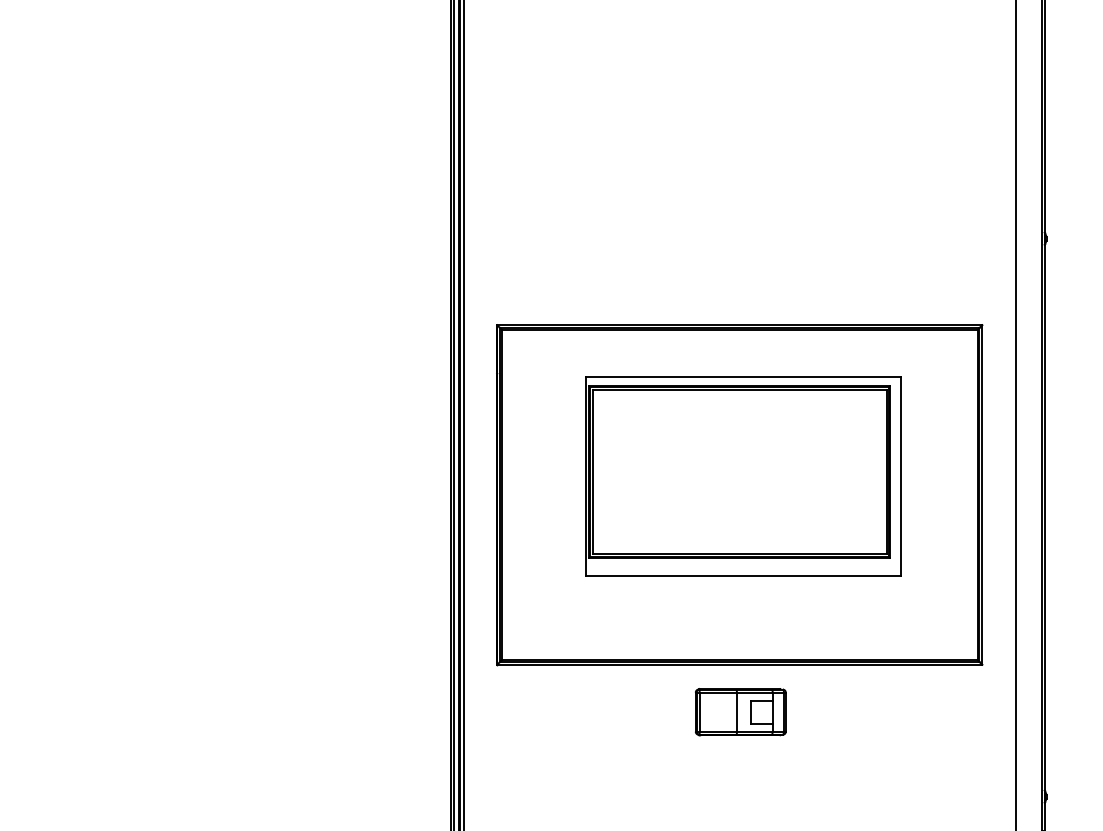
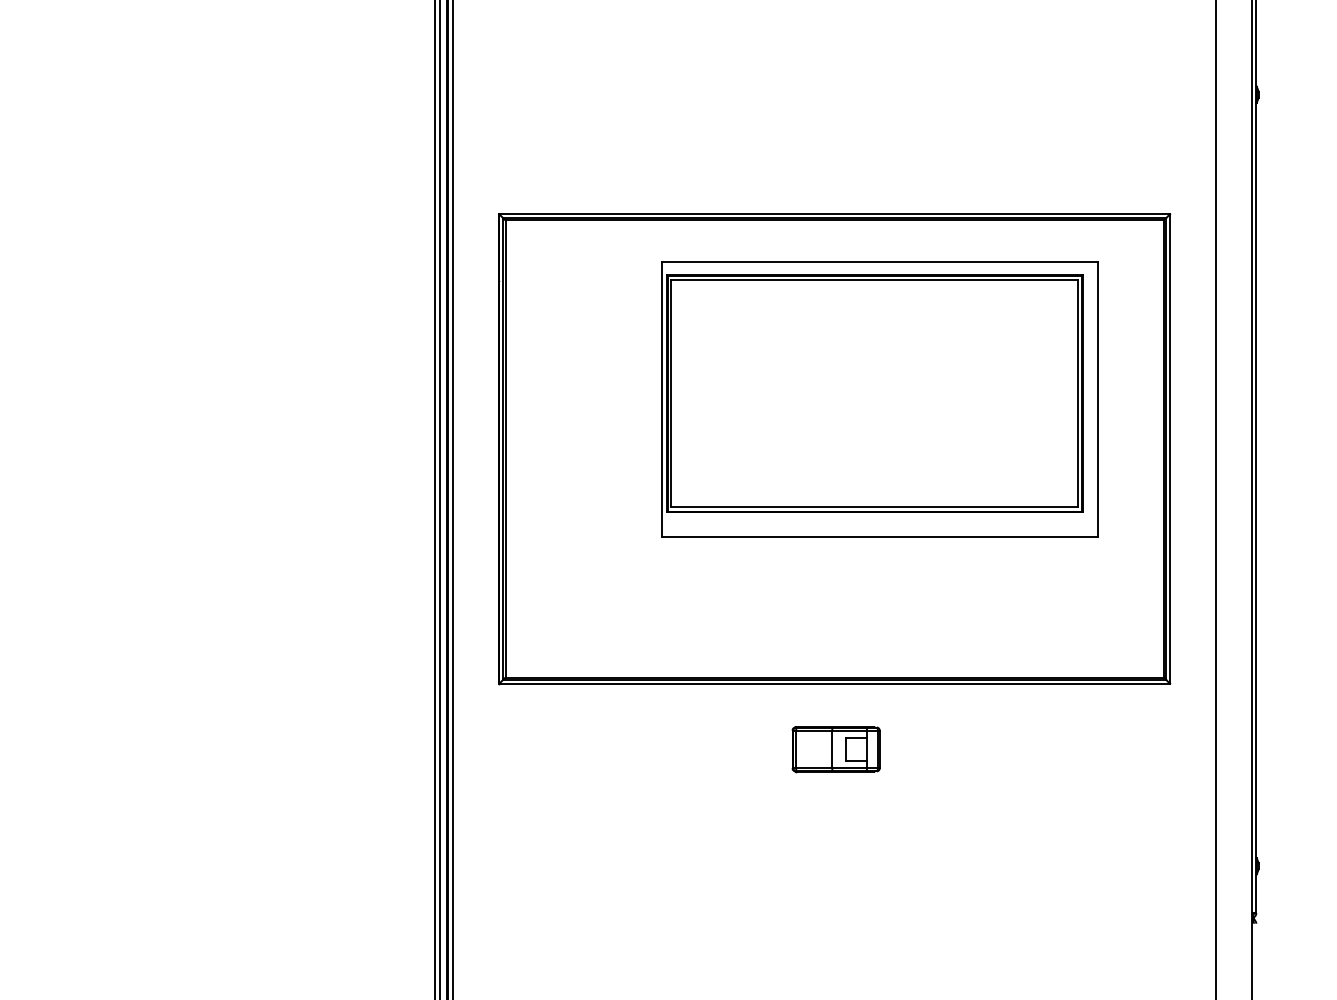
part: (743, 476) -> (879, 399), moved
part: (740, 712) -> (835, 749), size x0.7

